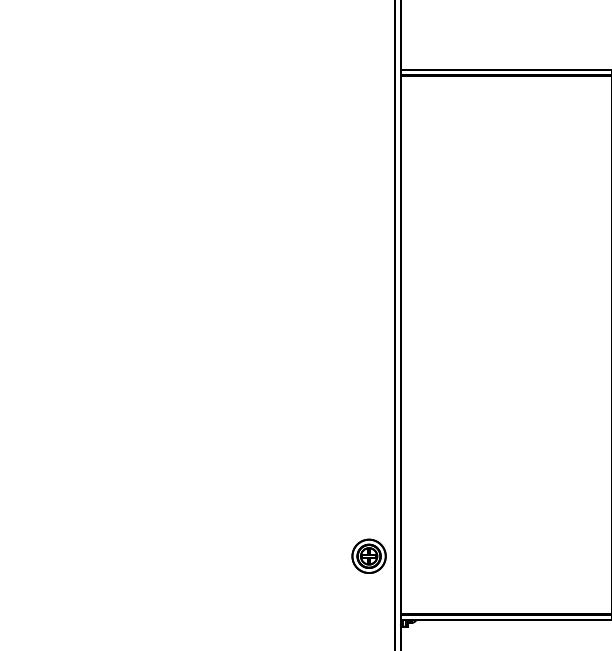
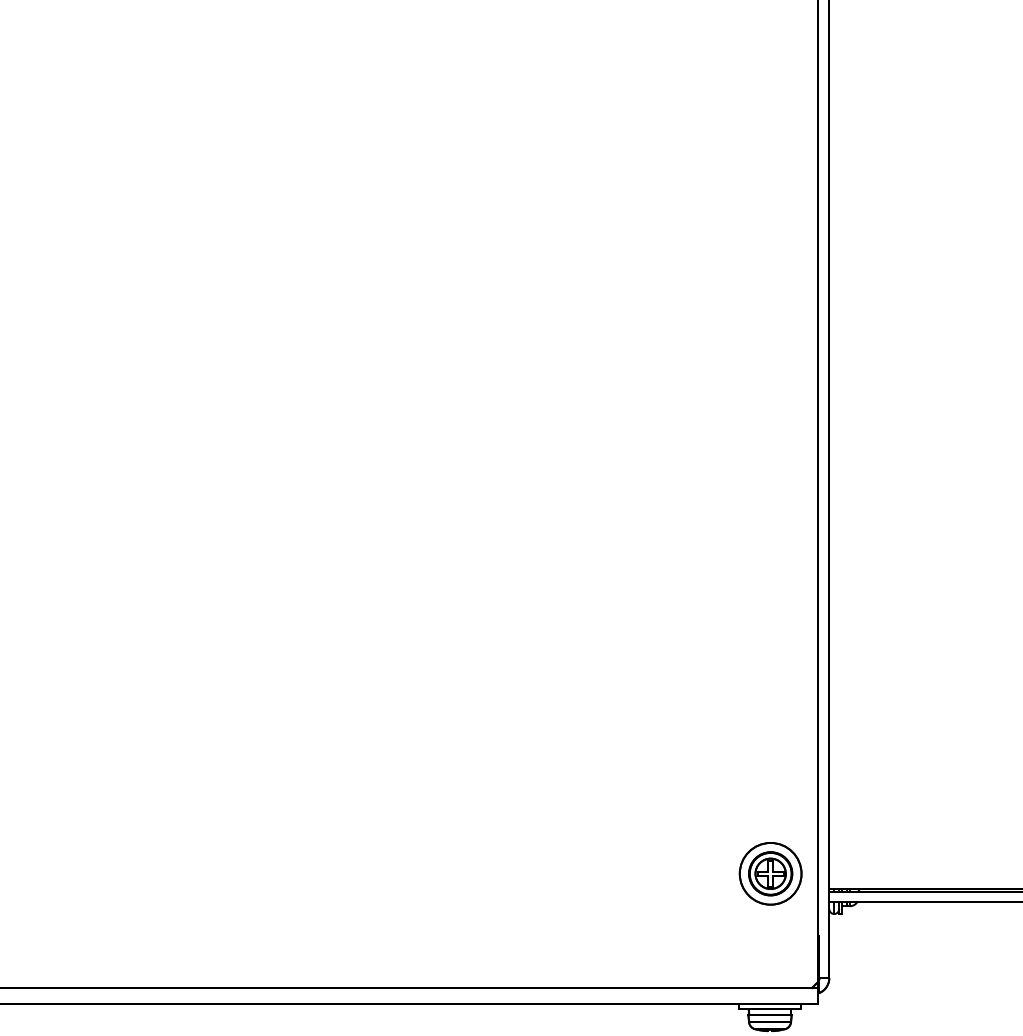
part: (368, 555) -> (769, 872), moved

